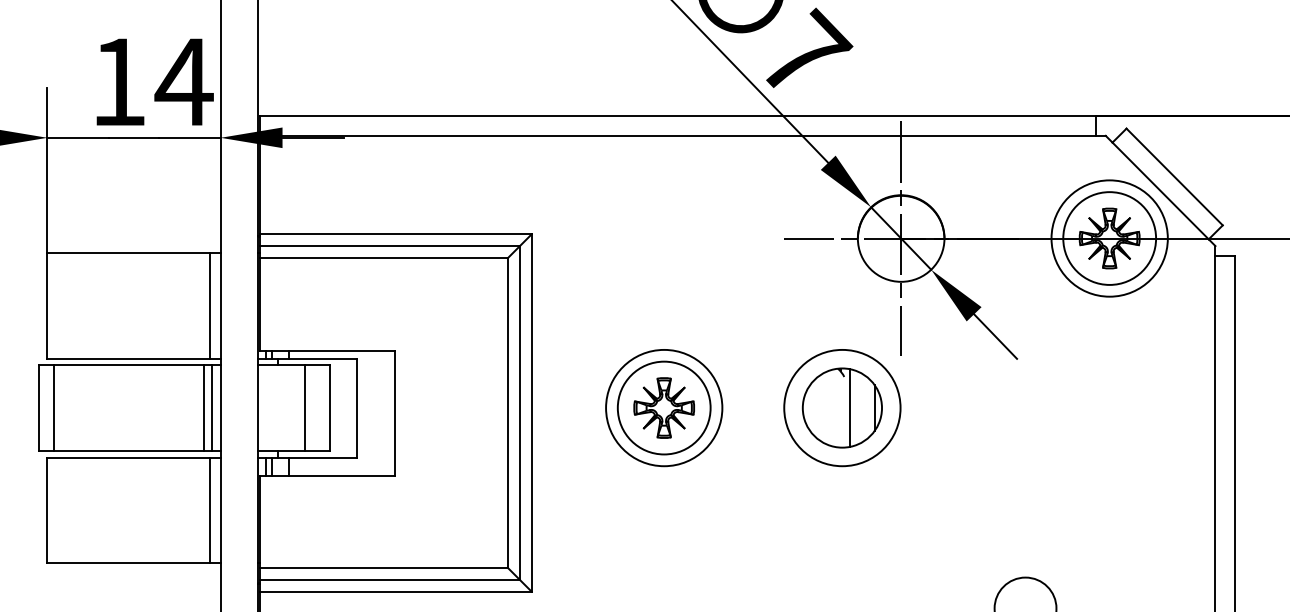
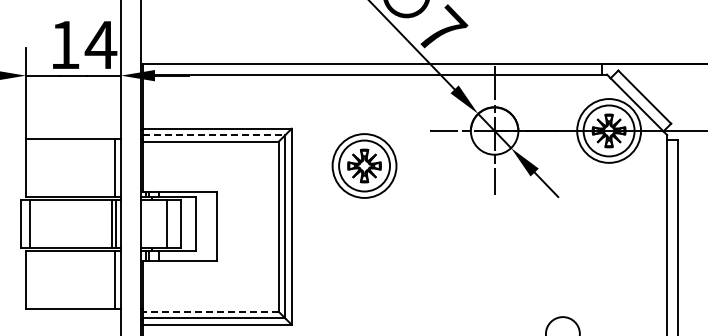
line: (390, 246) -> (214, 135), solid -> dashed
part: (664, 407) -> (364, 165), moved
part: (842, 407) -> (462, 223), removed
line: (383, 567) -> (210, 311), solid -> dashed

